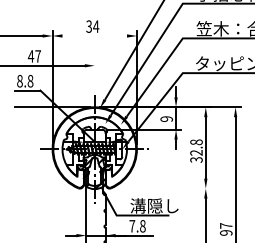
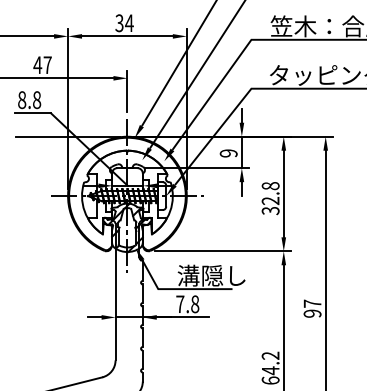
line: (94, 36) -> (127, 36), added
line: (94, 75) -> (127, 91), added
line: (162, 188) -> (222, 251), added

